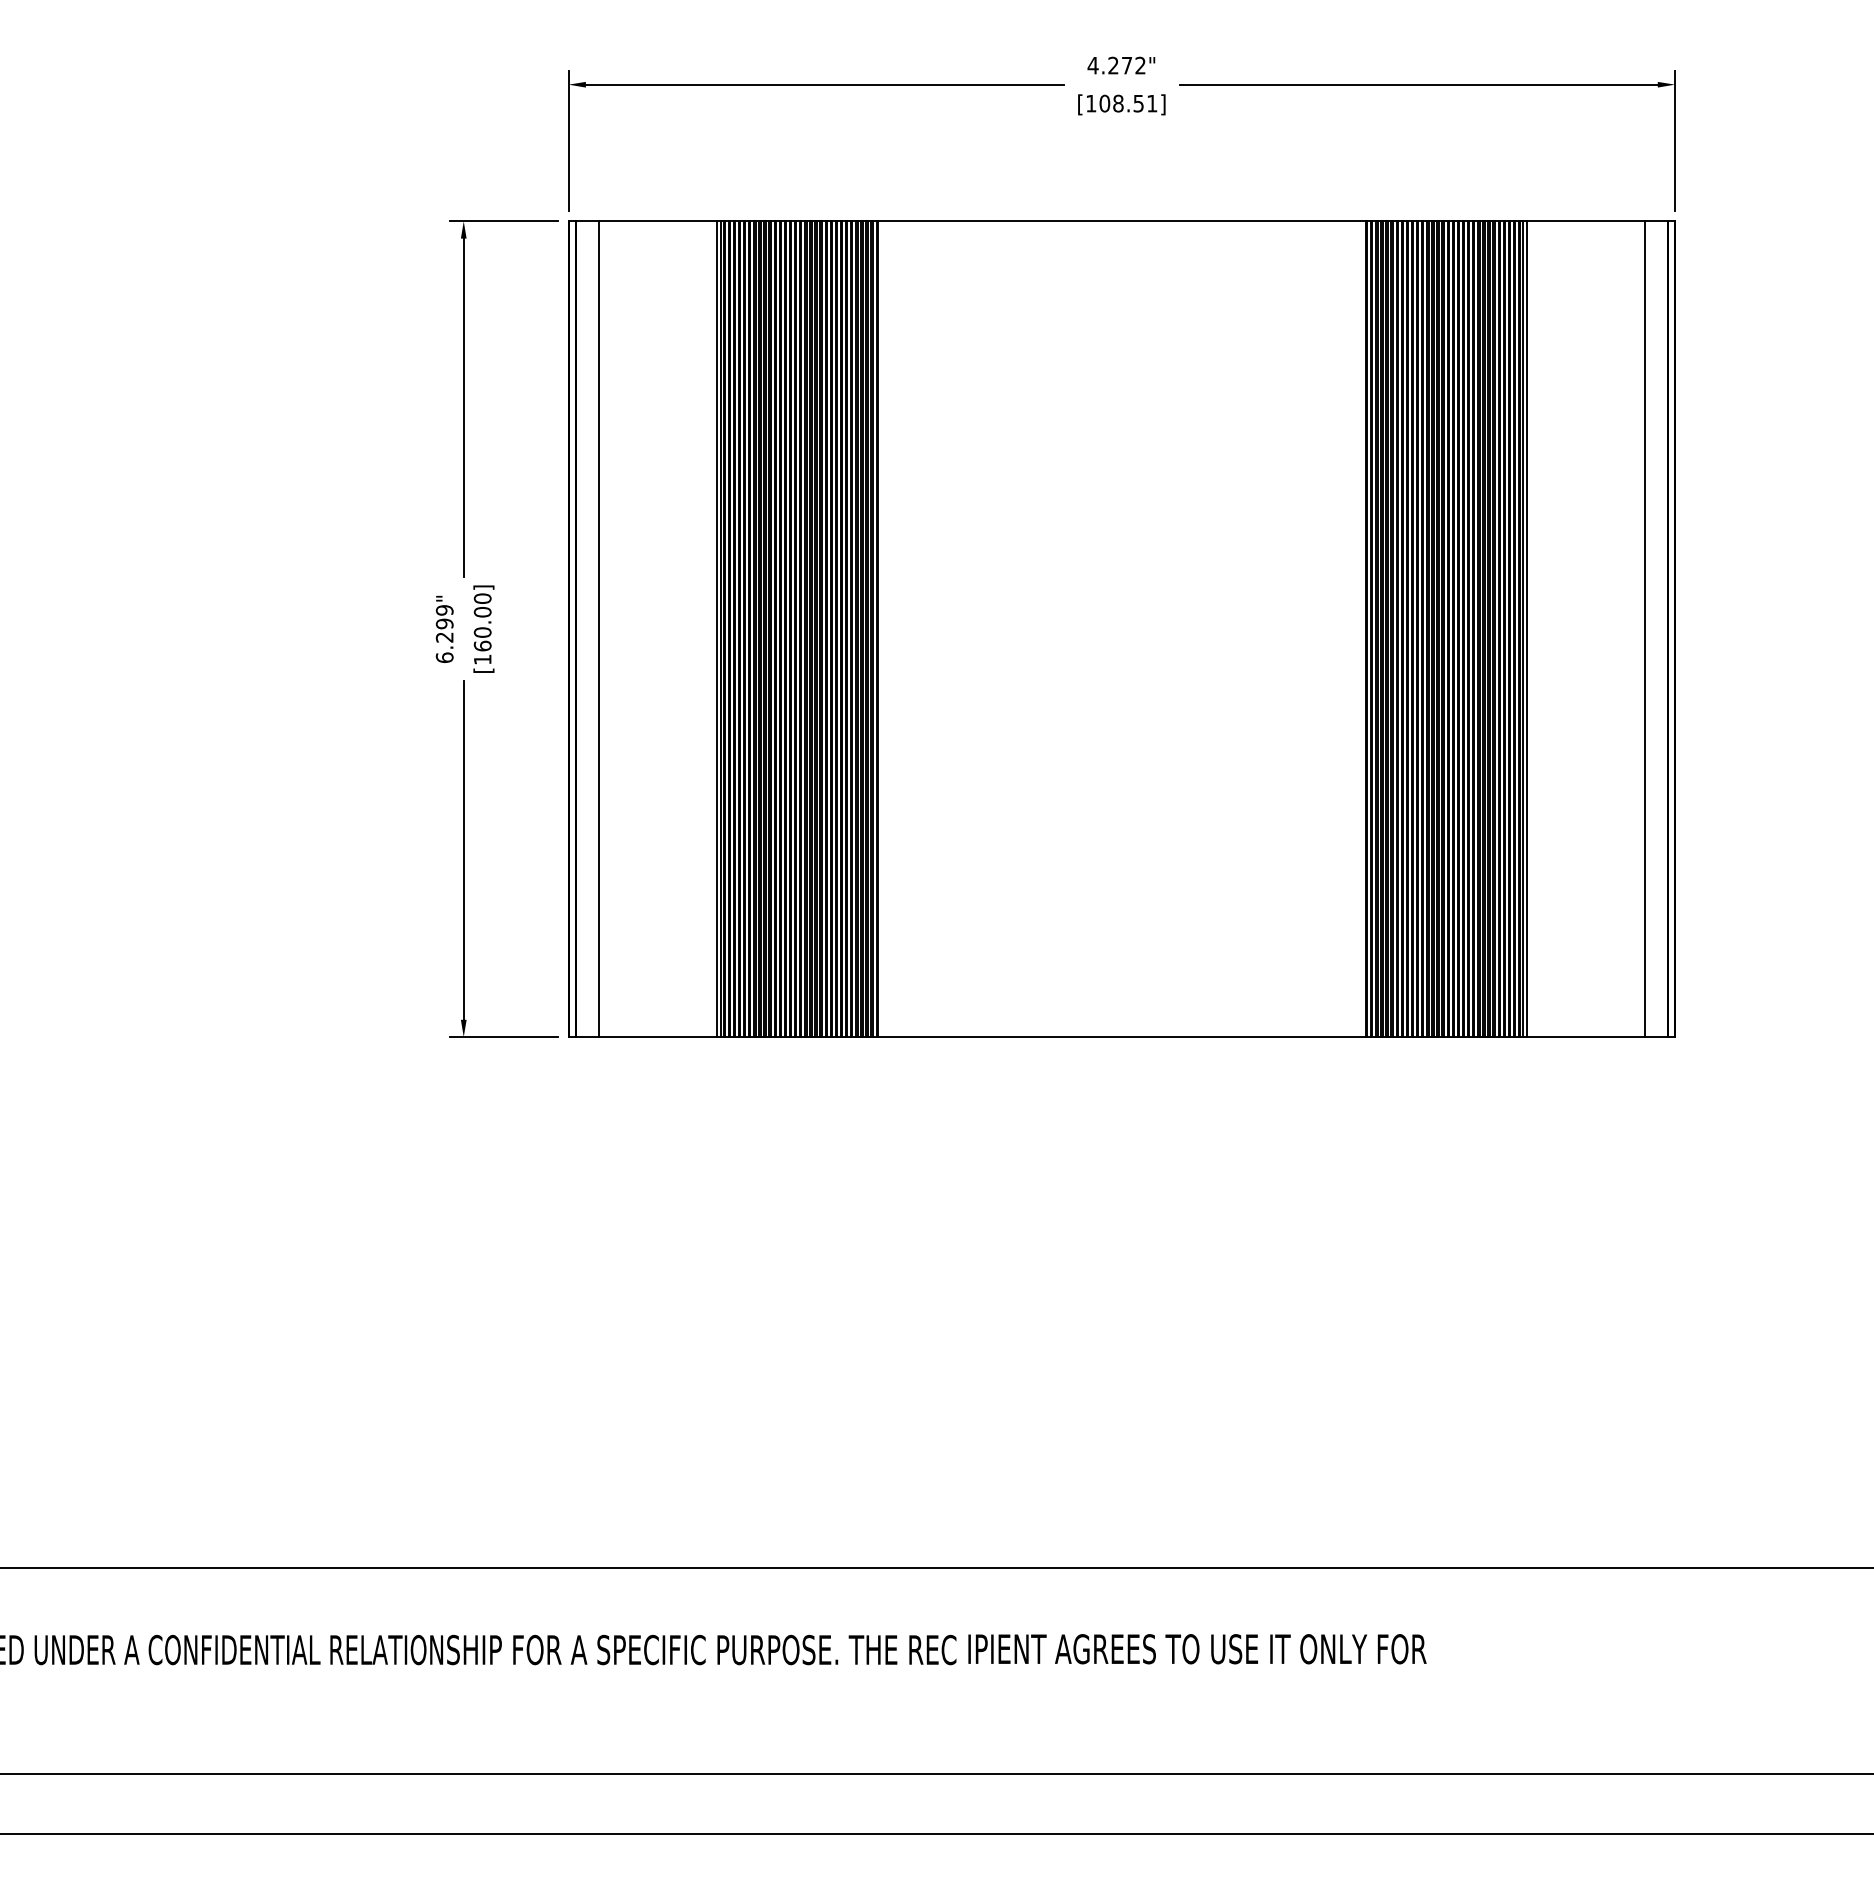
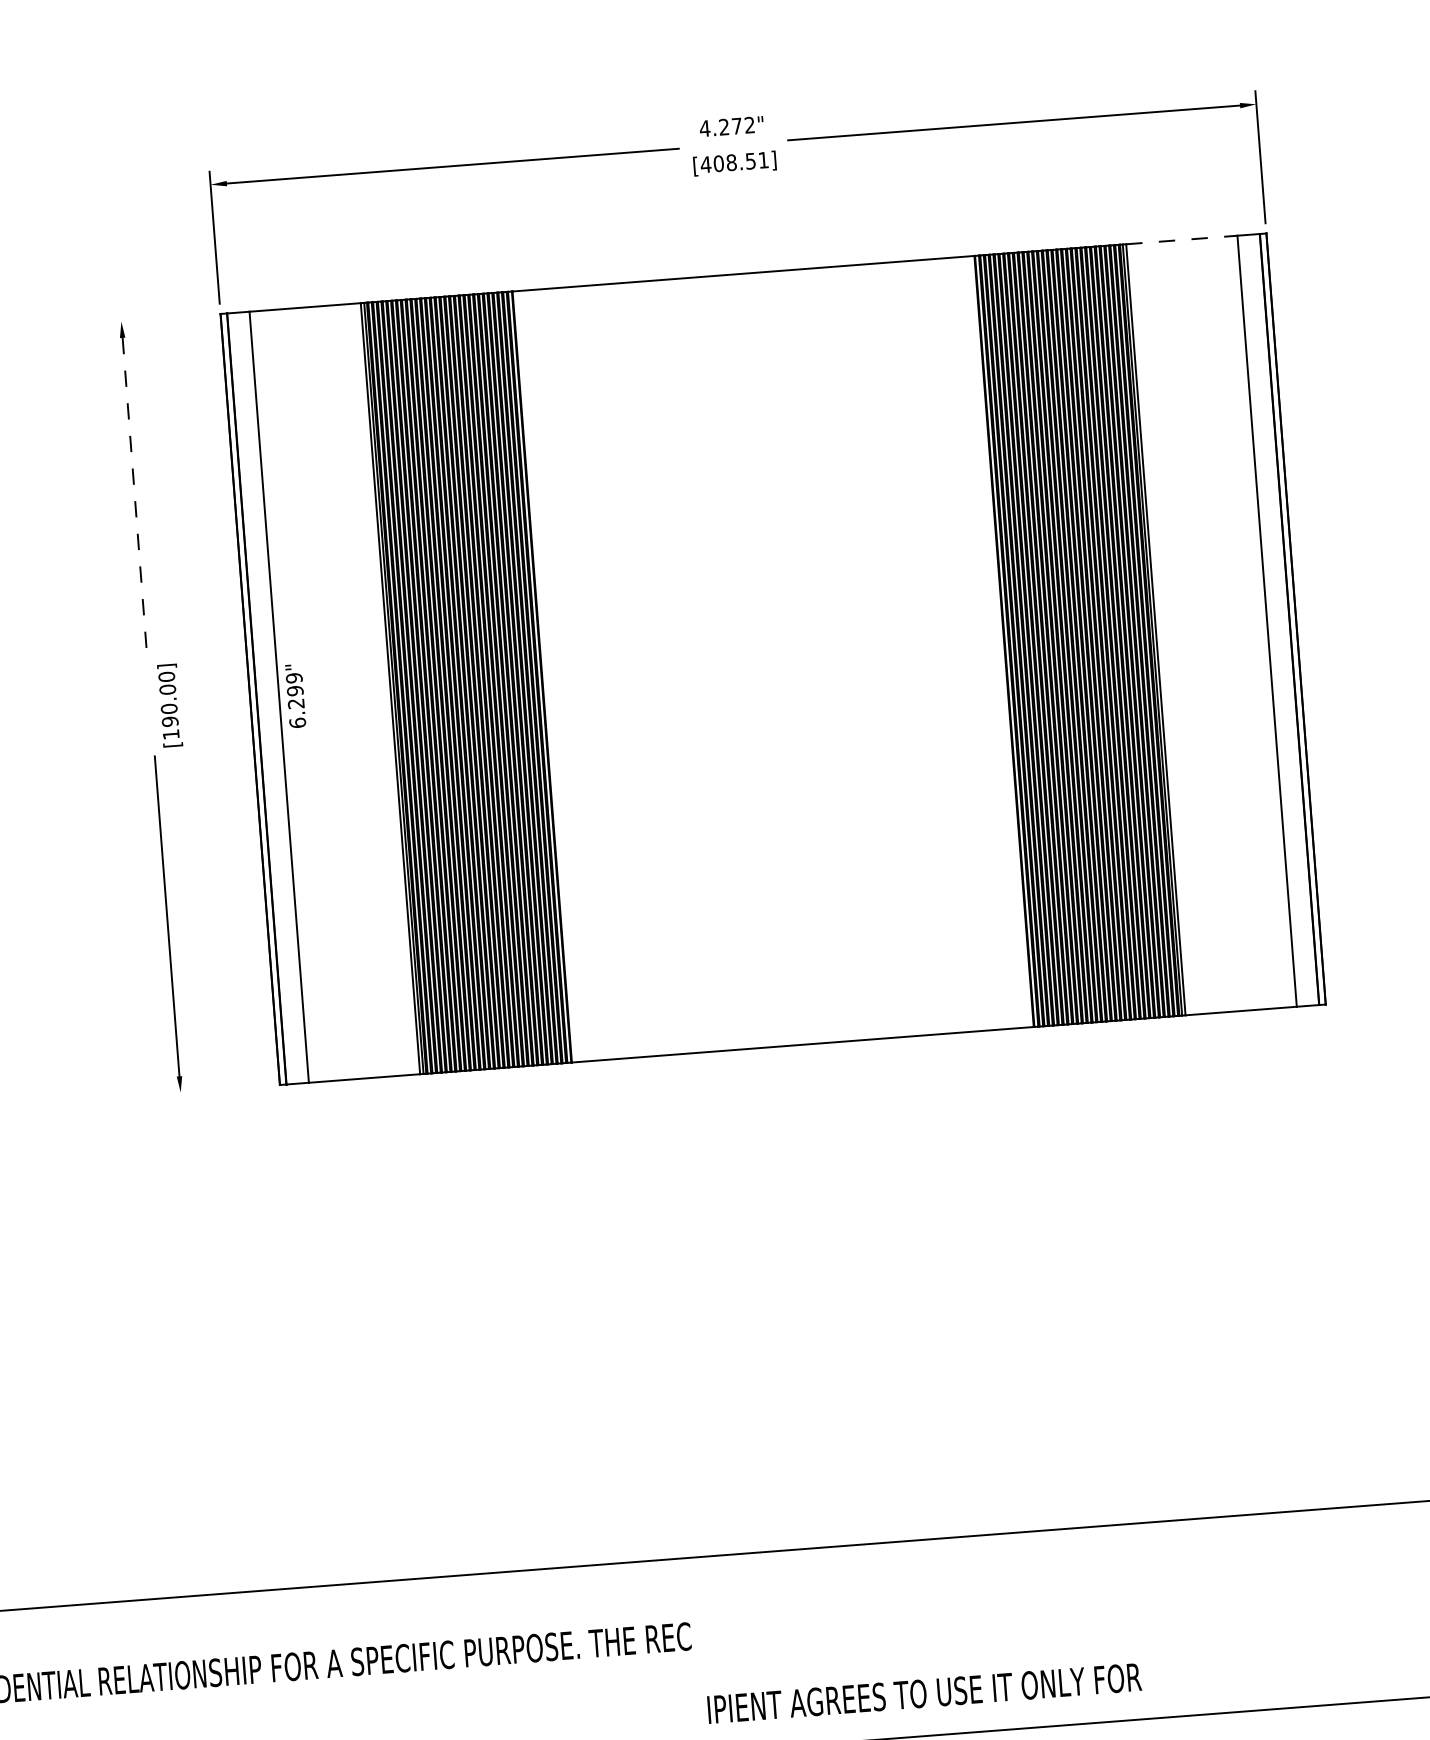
text: (1090, 103) -> (705, 164), [108.51] -> [408.51]
line: (503, 221) -> (158, 318), removed
line: (1585, 221) -> (1181, 240), solid -> dashed
line: (463, 408) -> (134, 498), solid -> dashed
text: (444, 628) -> (295, 695), moved
text: (482, 645) -> (169, 721), [160.00] -> [190.00]
line: (503, 1037) -> (218, 1090), removed
text: (1197, 1649) -> (924, 1693), moved

